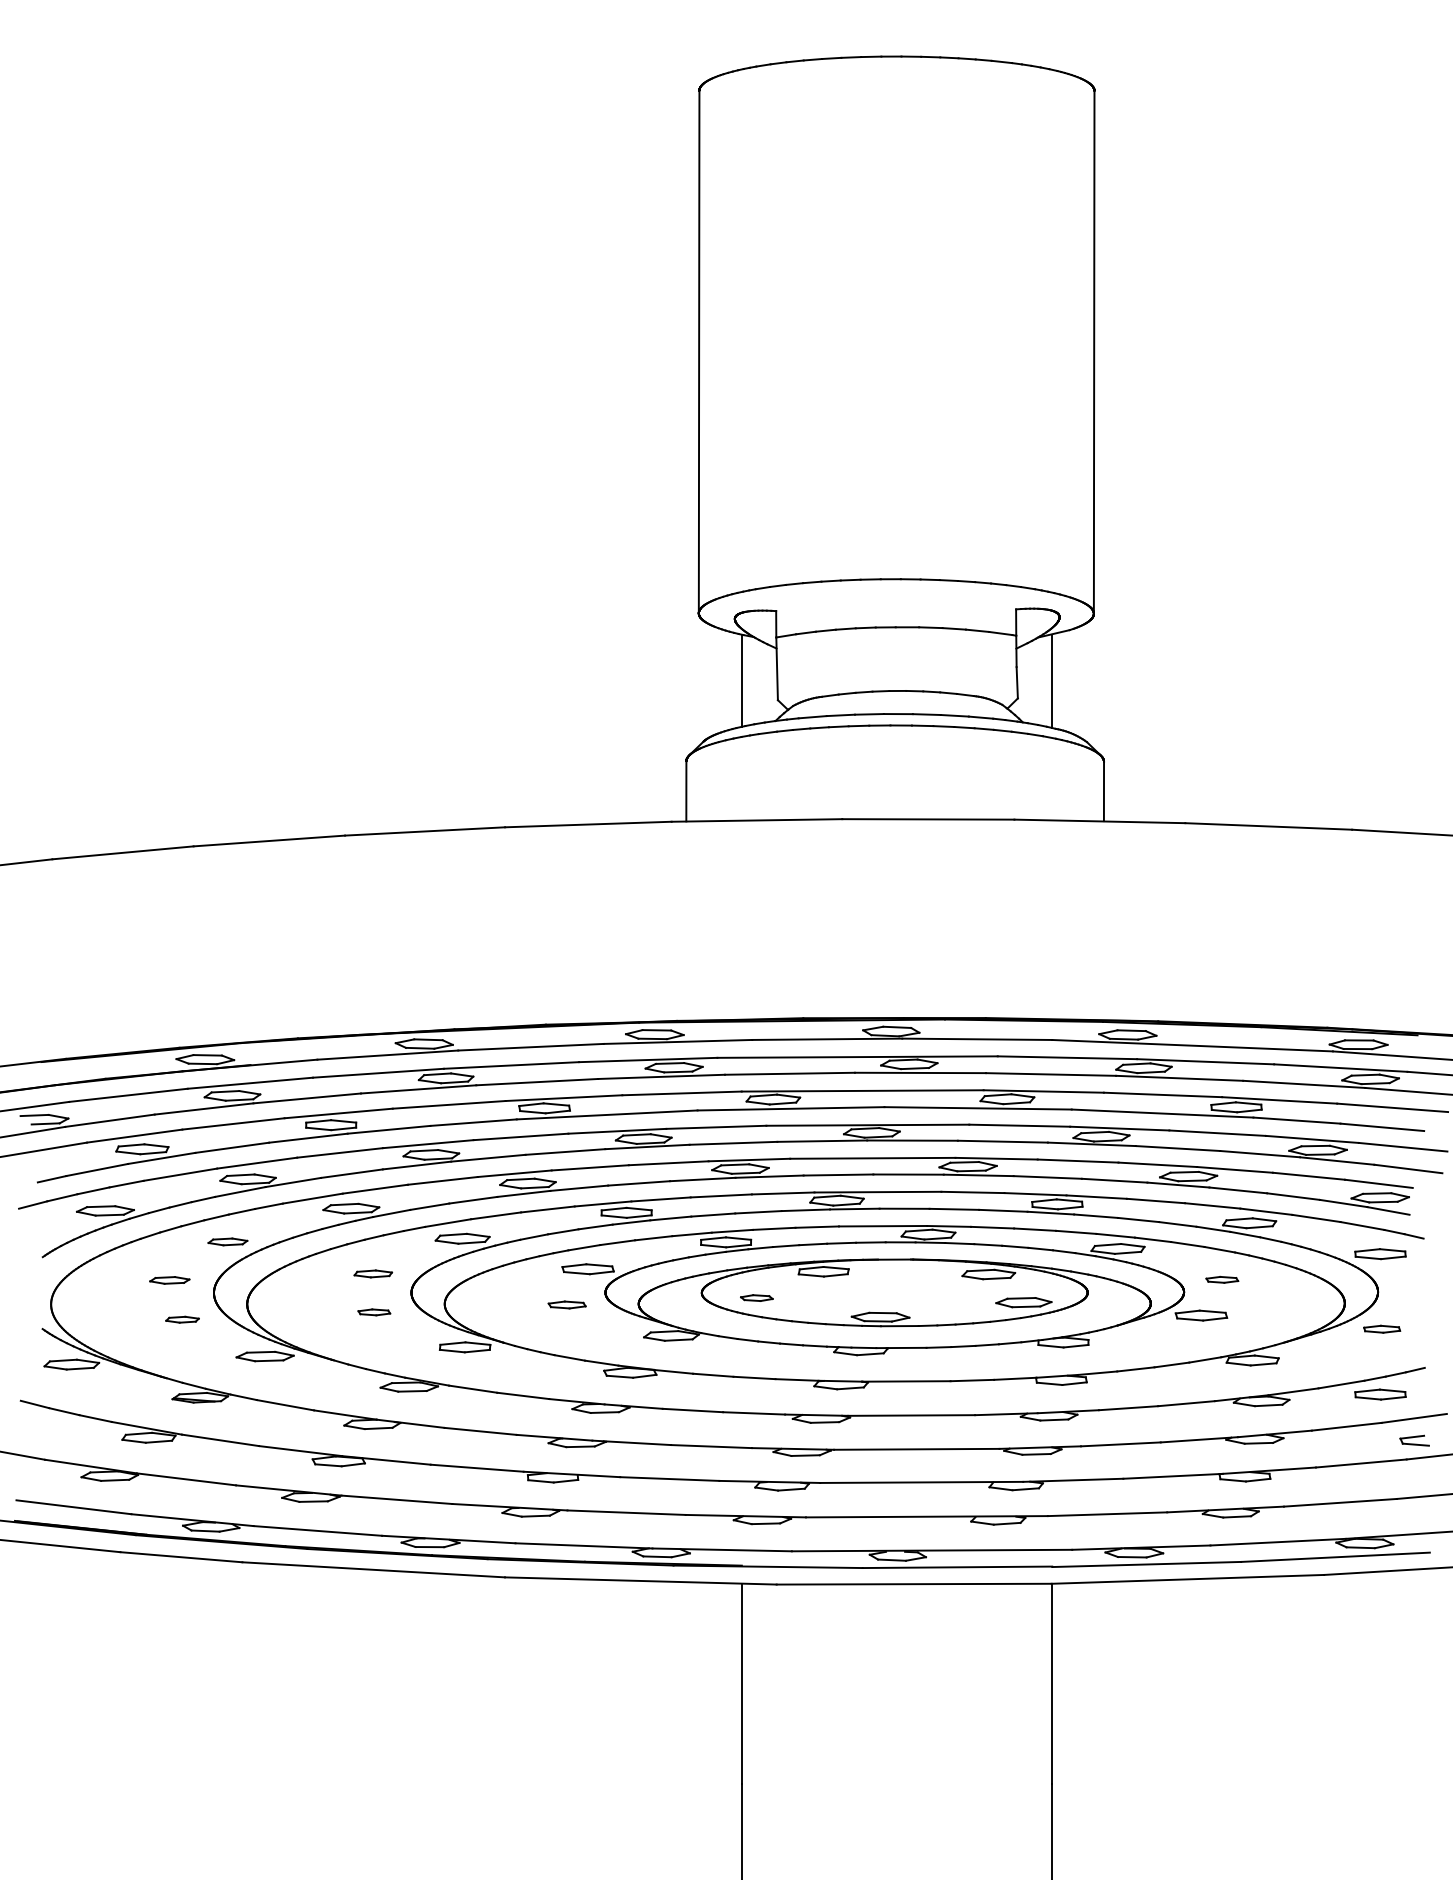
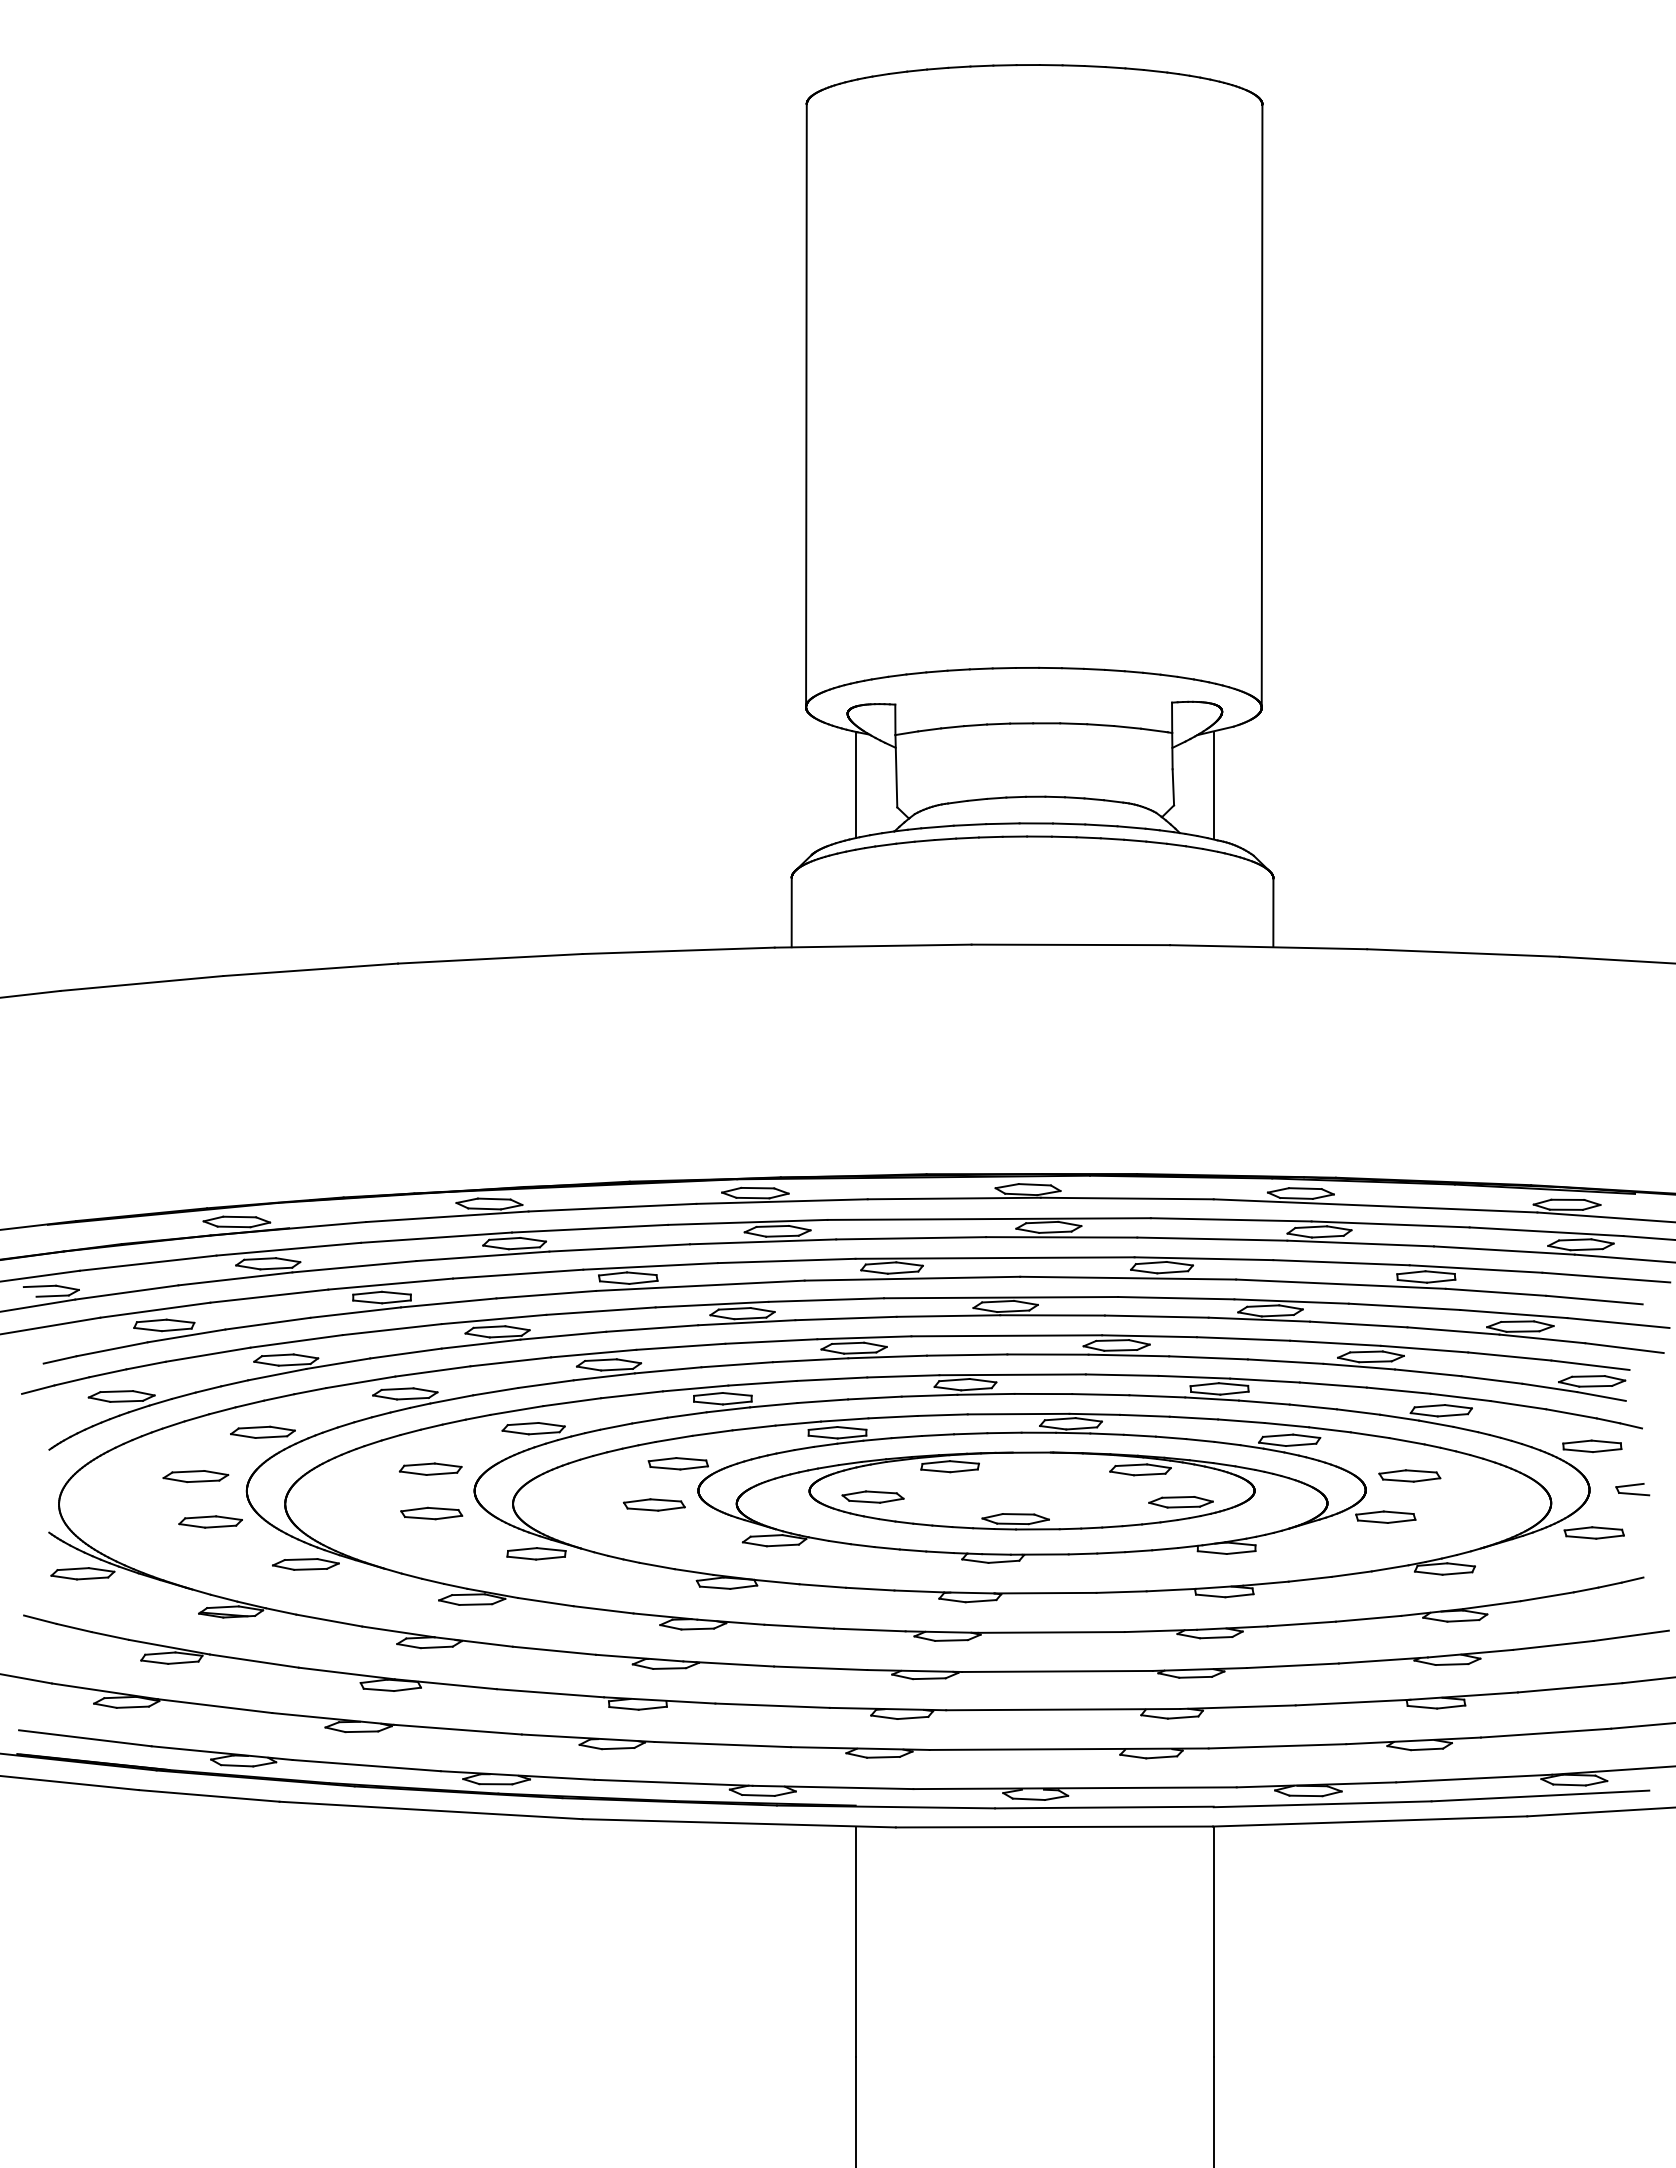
part: (227, 1241) -> (262, 1431), size x1.43
part: (373, 1273) -> (430, 1468), size x1.43
part: (1221, 1279) -> (1409, 1475), size x1.67
part: (169, 1280) -> (195, 1476), size x1.43
part: (756, 1297) -> (872, 1496), size x1.67
part: (566, 1304) -> (653, 1504), size x1.43
part: (374, 1312) -> (431, 1513), size x1.67
part: (182, 1319) -> (210, 1521), size x1.67
part: (1381, 1328) -> (1593, 1532), size x1.43
part: (1380, 1393) -> (1592, 1607), removed
part: (1414, 1440) -> (1632, 1489), moved

